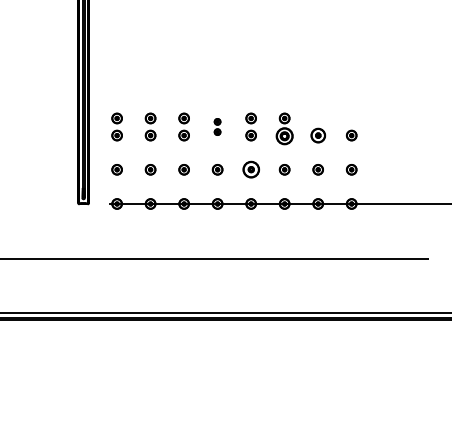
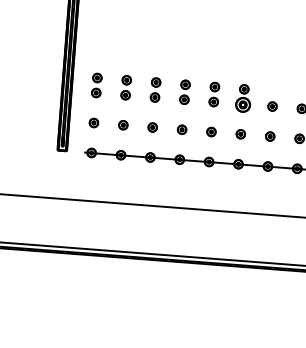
part: (217, 126) -> (184, 91), size x1.67
part: (317, 135) -> (271, 106), size x0.71
part: (250, 169) -> (210, 131), size x0.62

